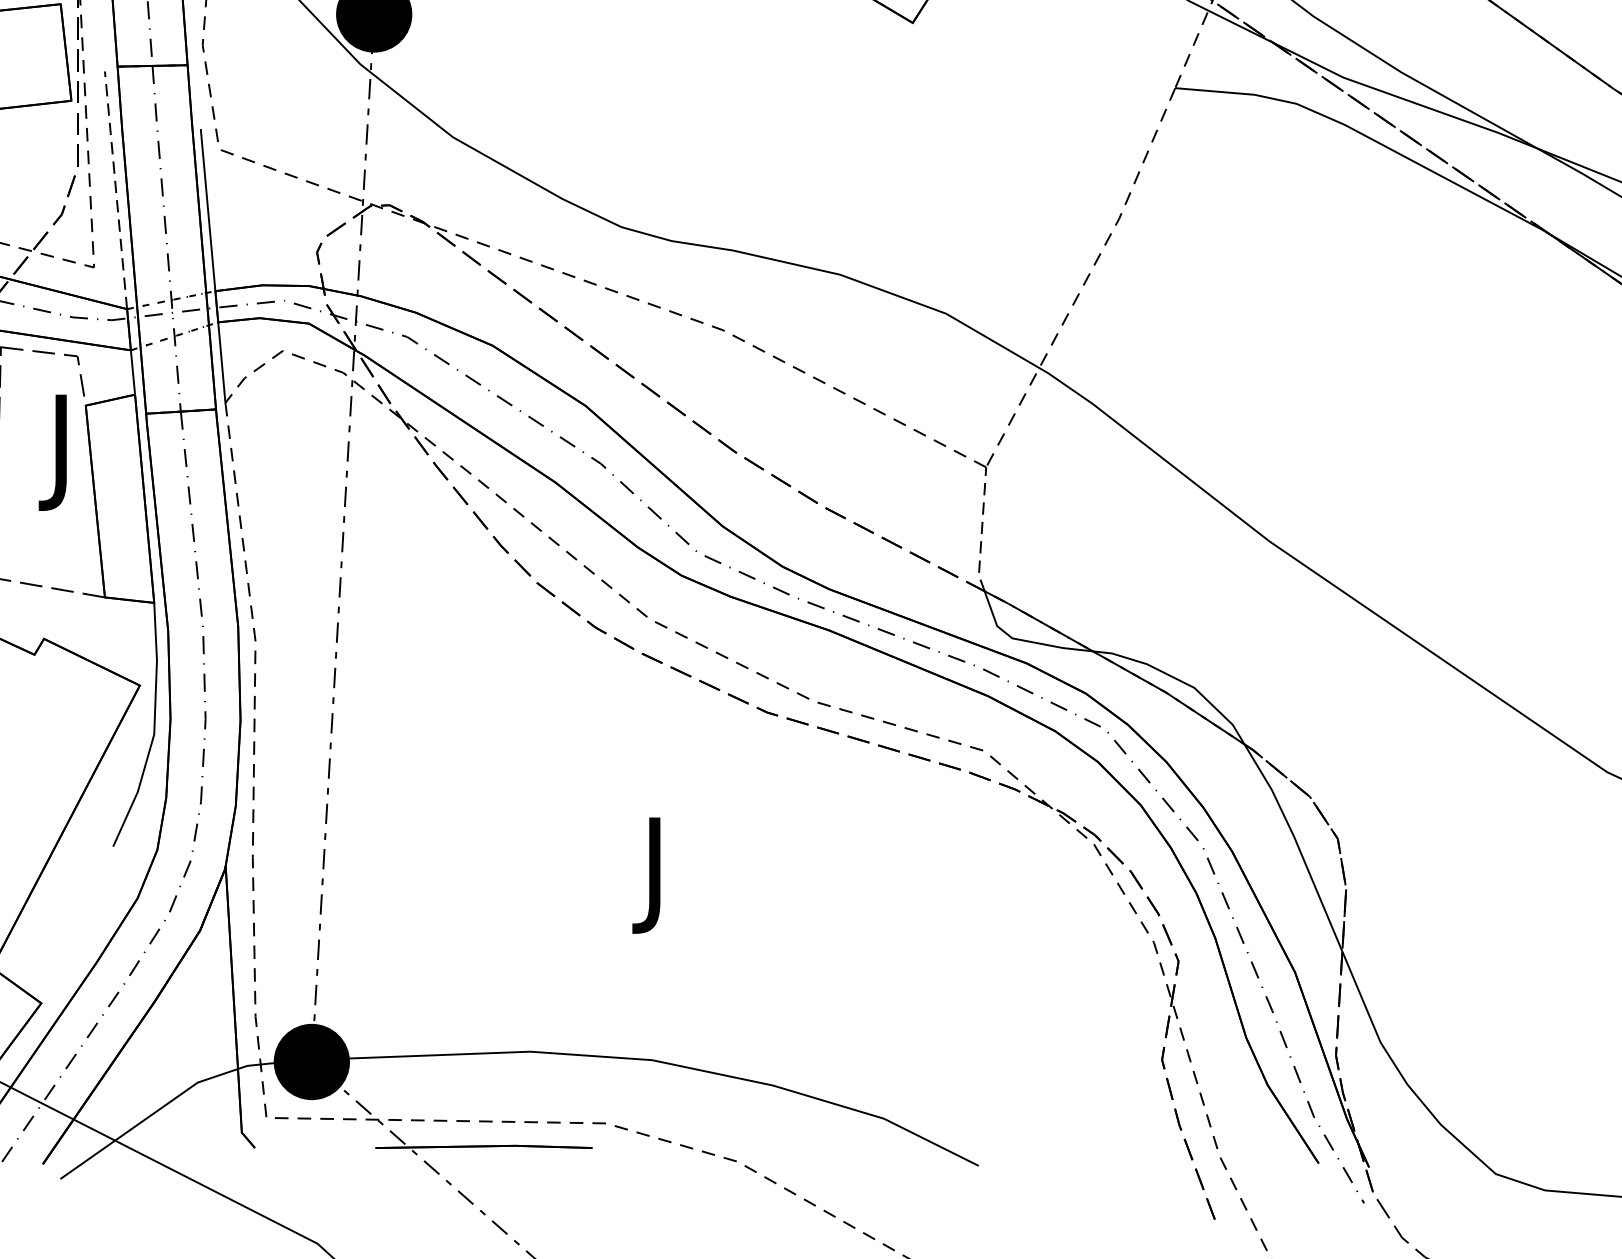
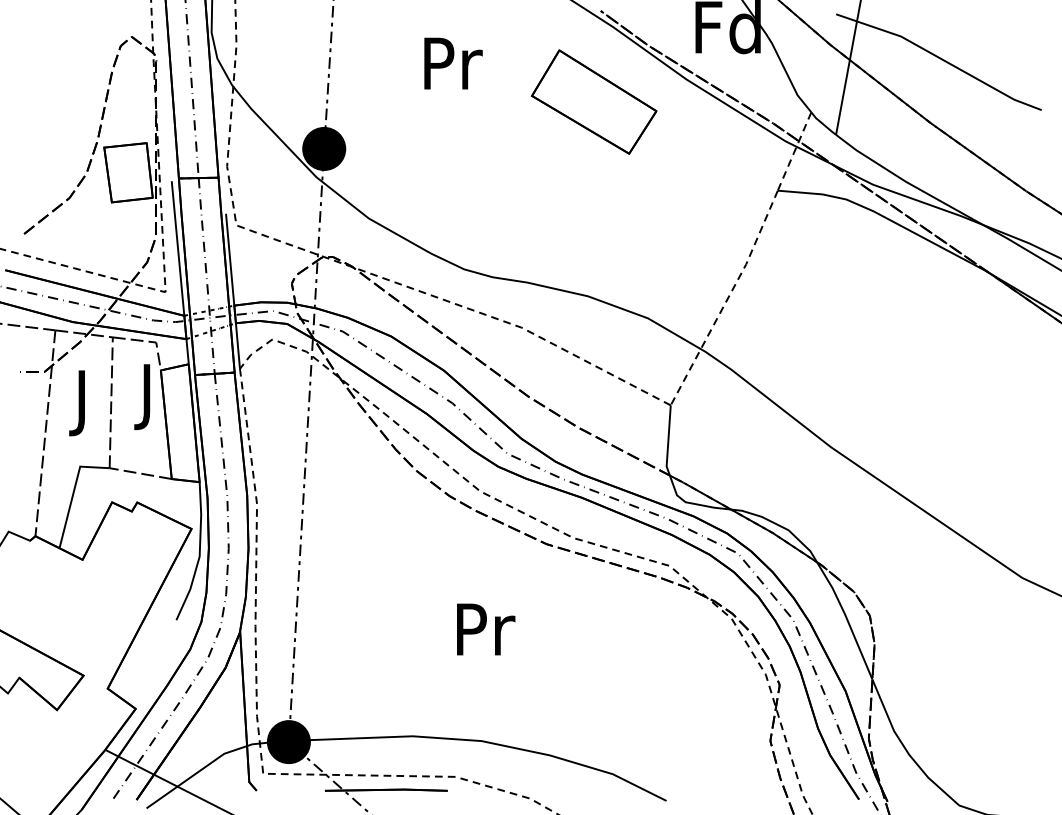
line: (116, 190) -> (178, 248), dashed -> solid
line: (982, 529) -> (668, 440), dashed -> solid
text: (660, 875) -> (486, 636), J -> Pr

